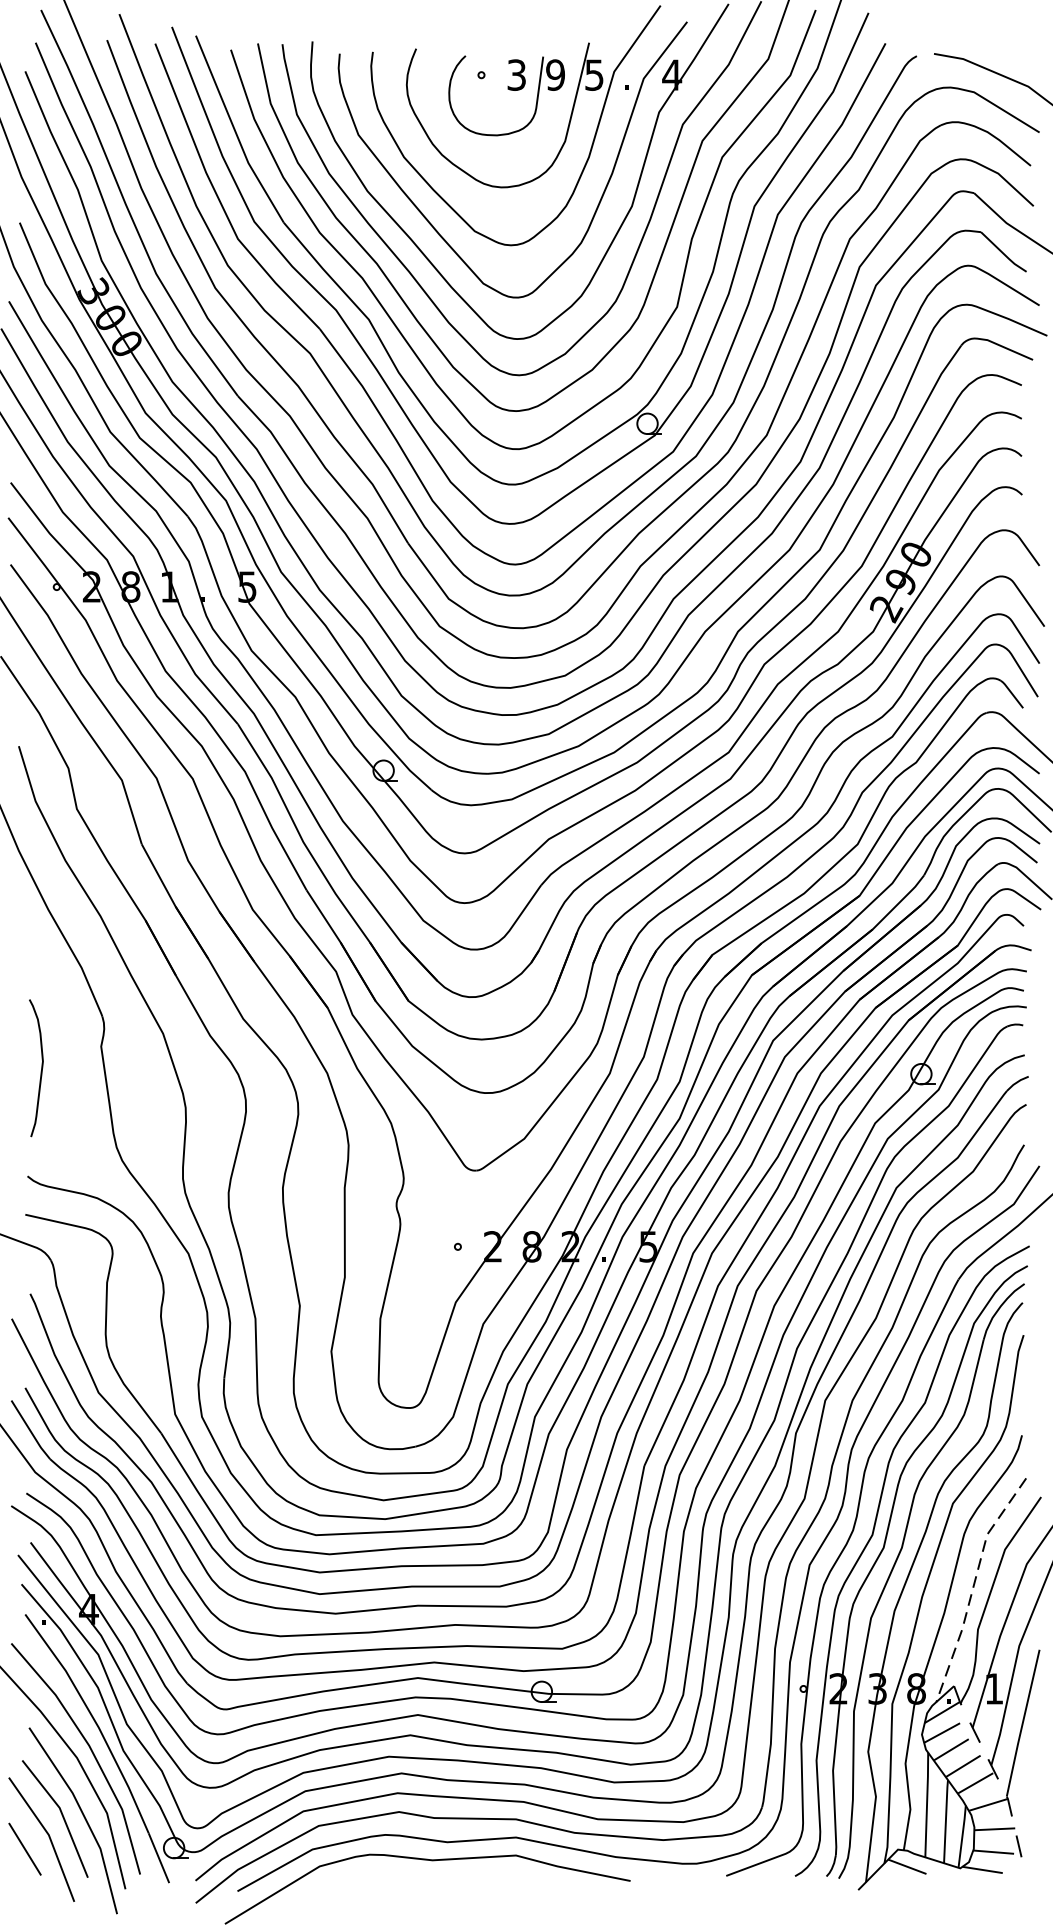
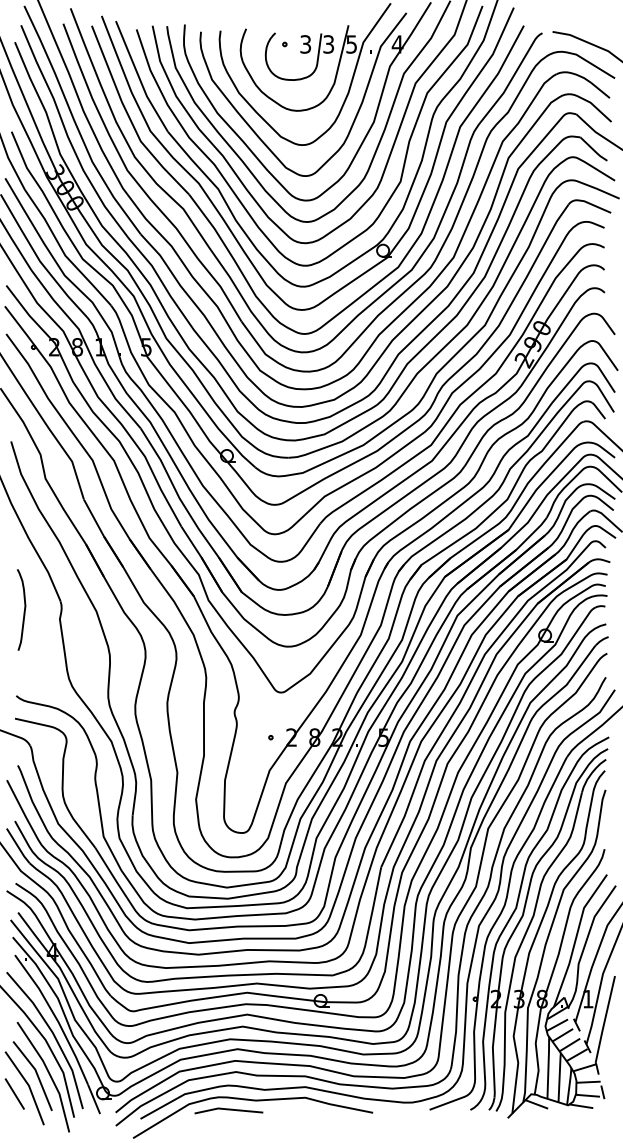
text: (555, 75) -> (328, 44), 9 -> 3
curve: (39, 1070) -> (23, 611), moved
line: (974, 1586) -> (576, 938), dashed -> solid
line: (386, 1877) -> (228, 1110), added

